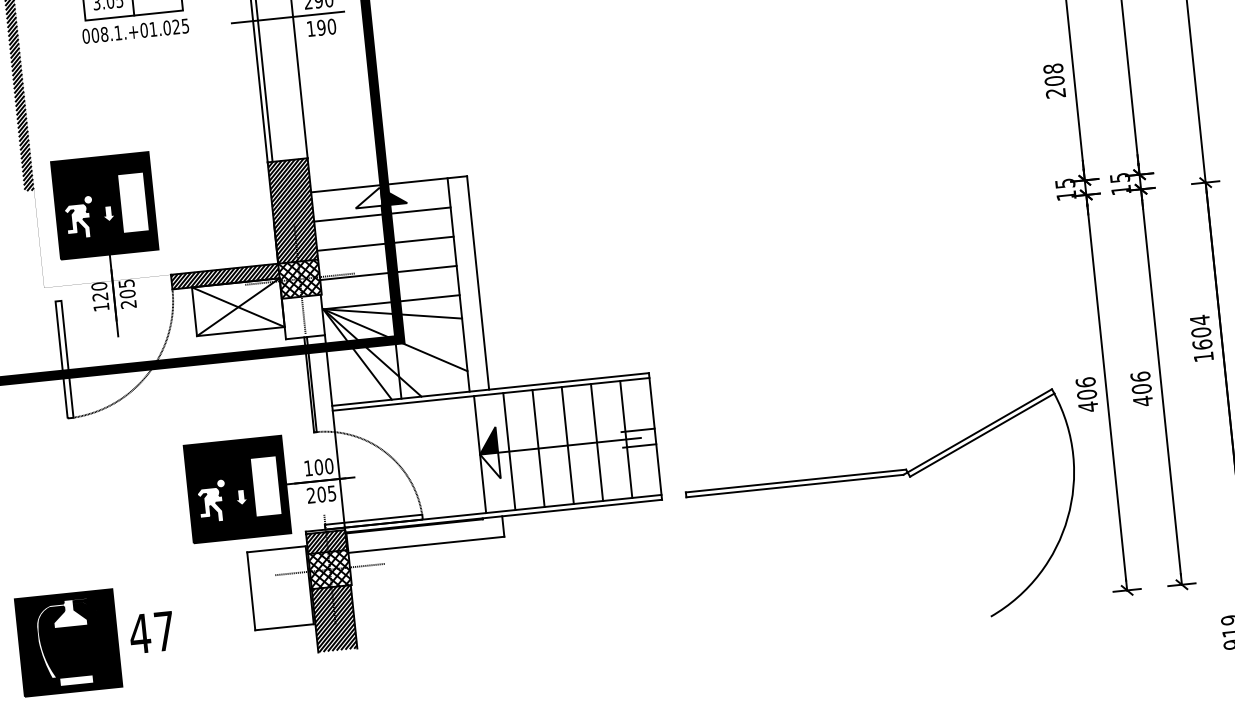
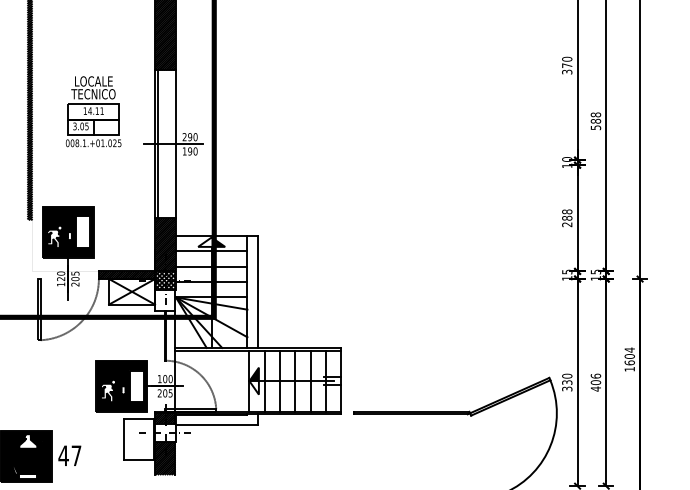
text: (1054, 79) -> (567, 217), 208 -> 288
text: (1087, 394) -> (567, 382), 406 -> 330
hatch: (329, 569) -> (165, 432), removed

